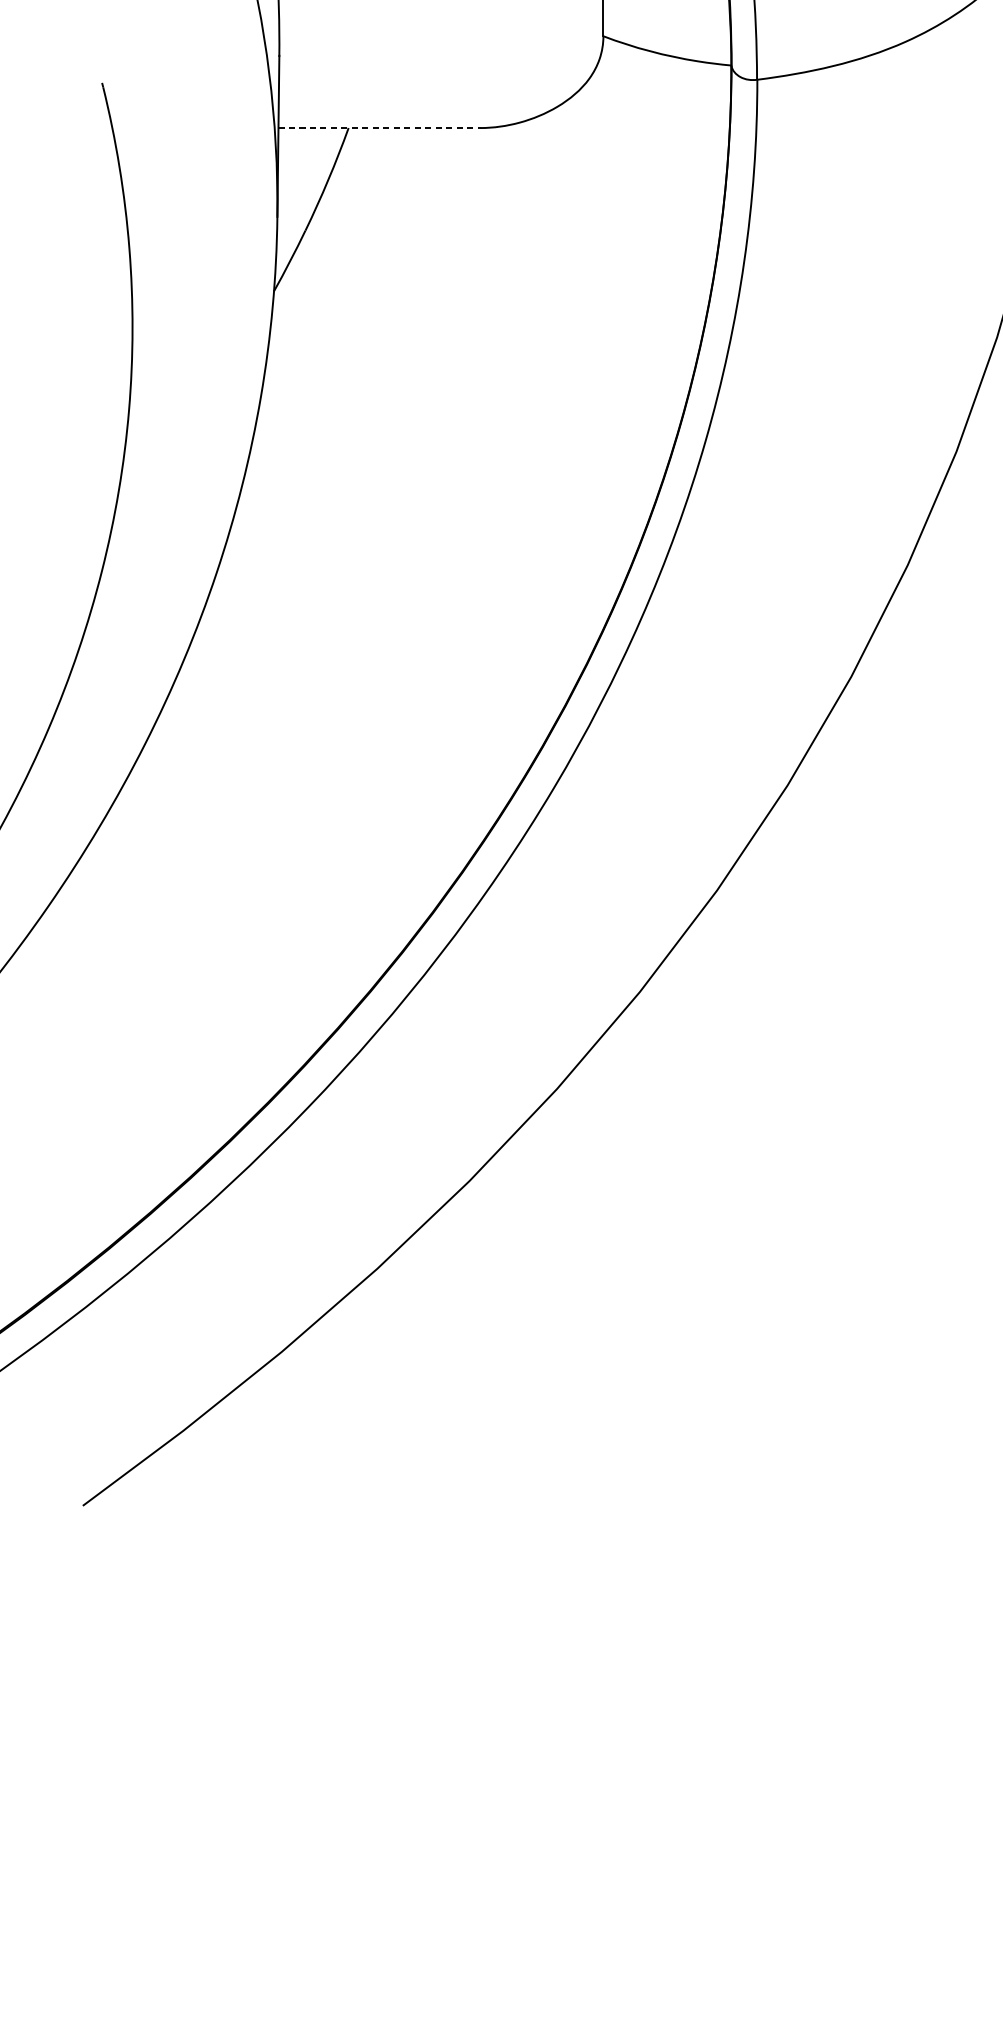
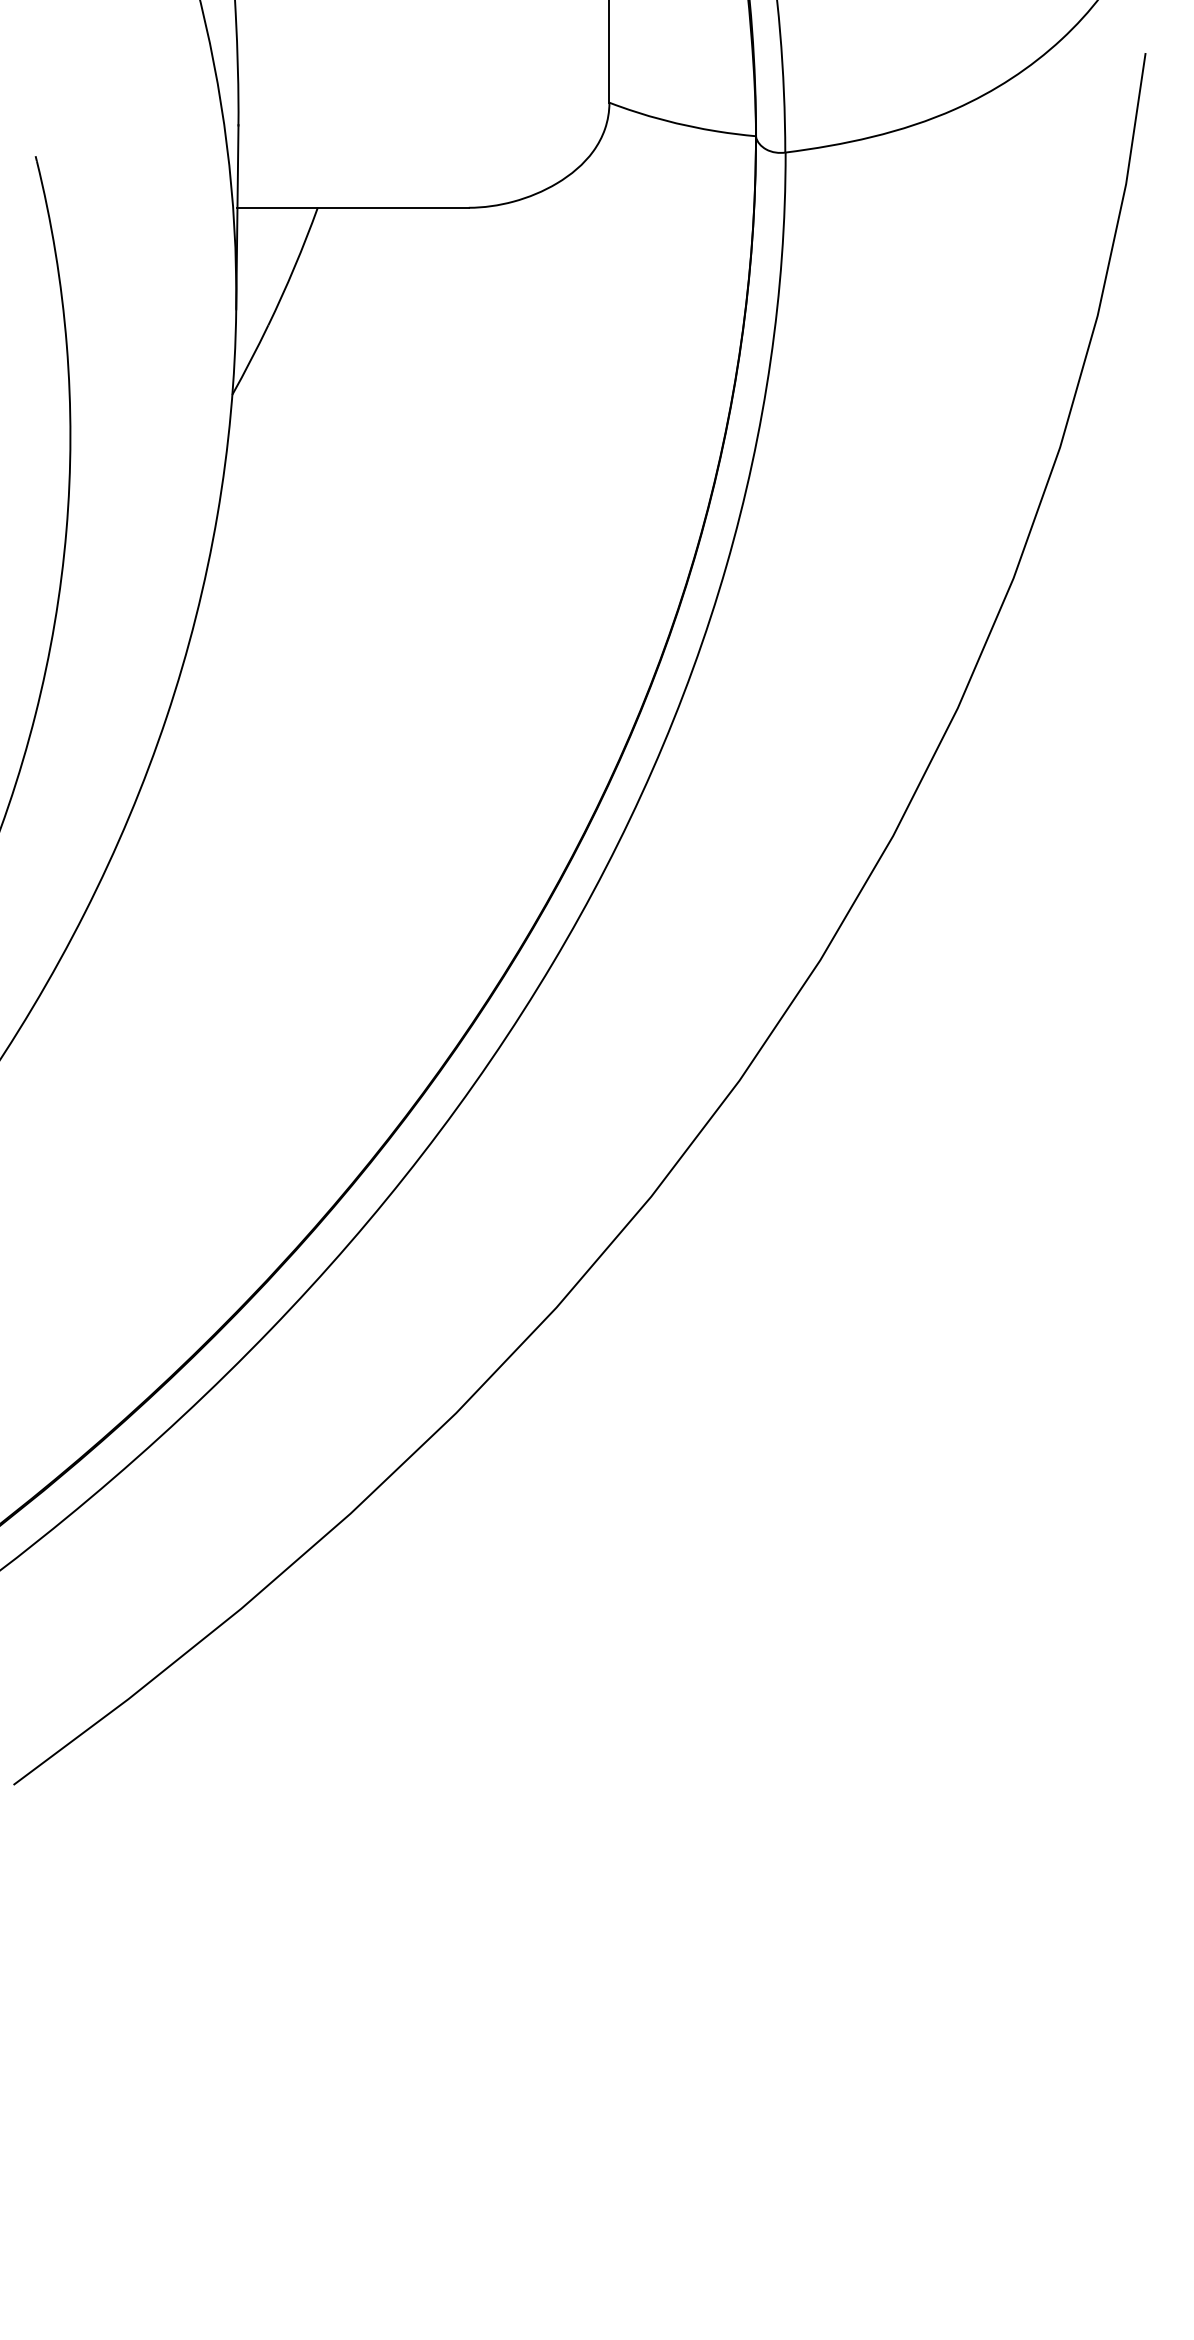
line: (379, 127) -> (353, 207), dashed -> solid

